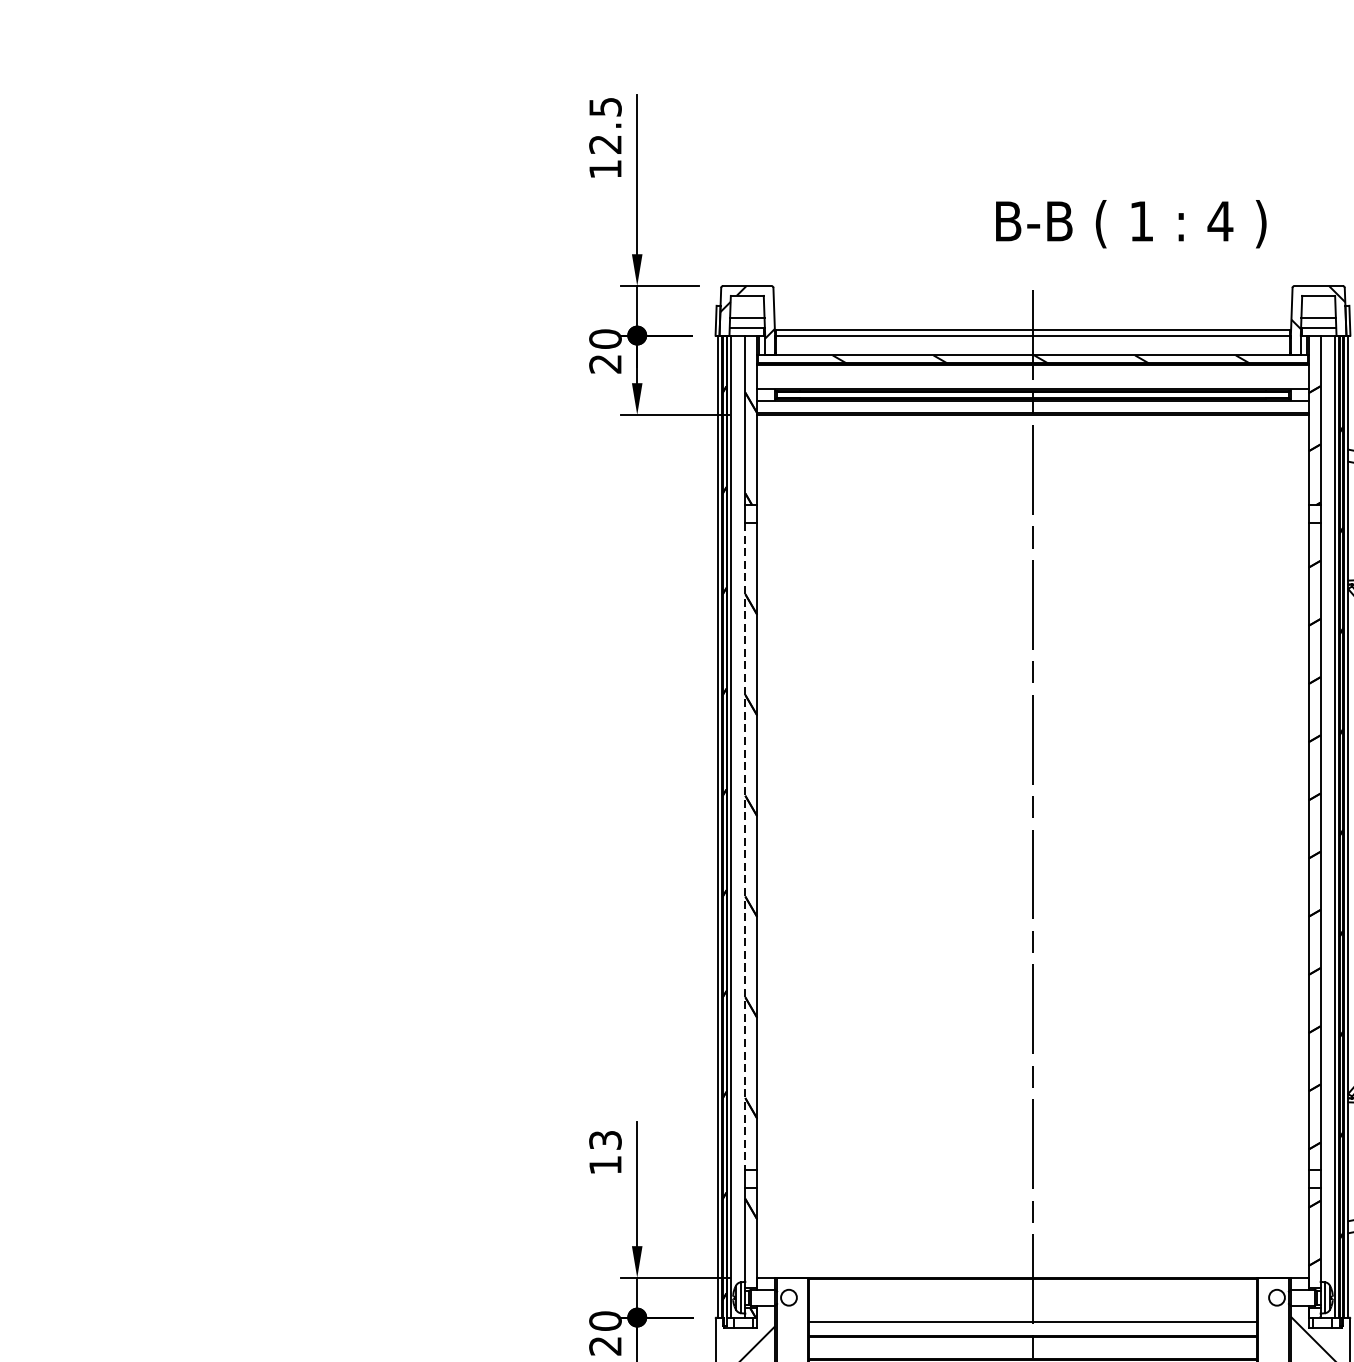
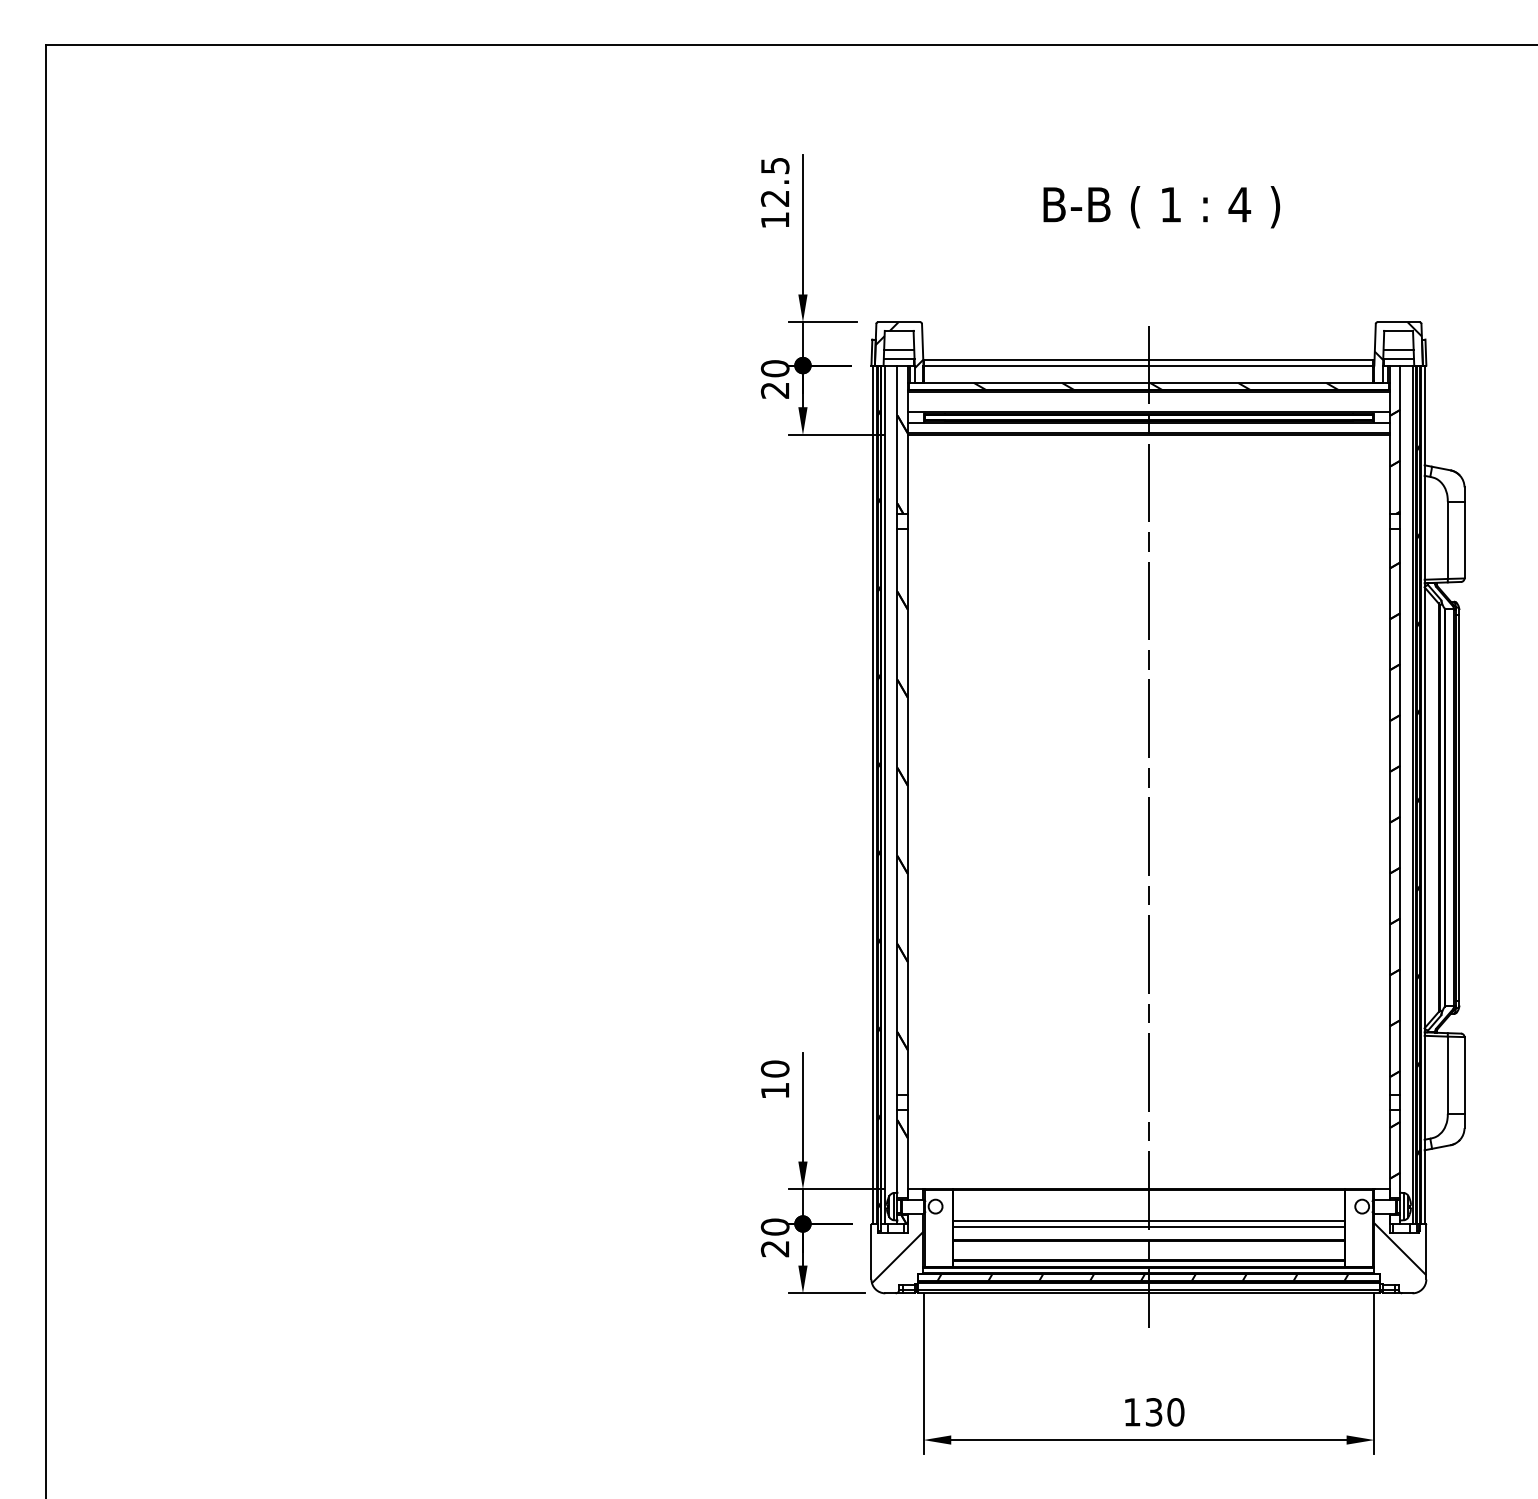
text: (1130, 224) -> (1161, 207), moved
line: (745, 846) -> (897, 812), dashed -> solid
text: (605, 1139) -> (775, 1068), 13 -> 10
line: (1032, 1313) -> (1148, 1220), added

